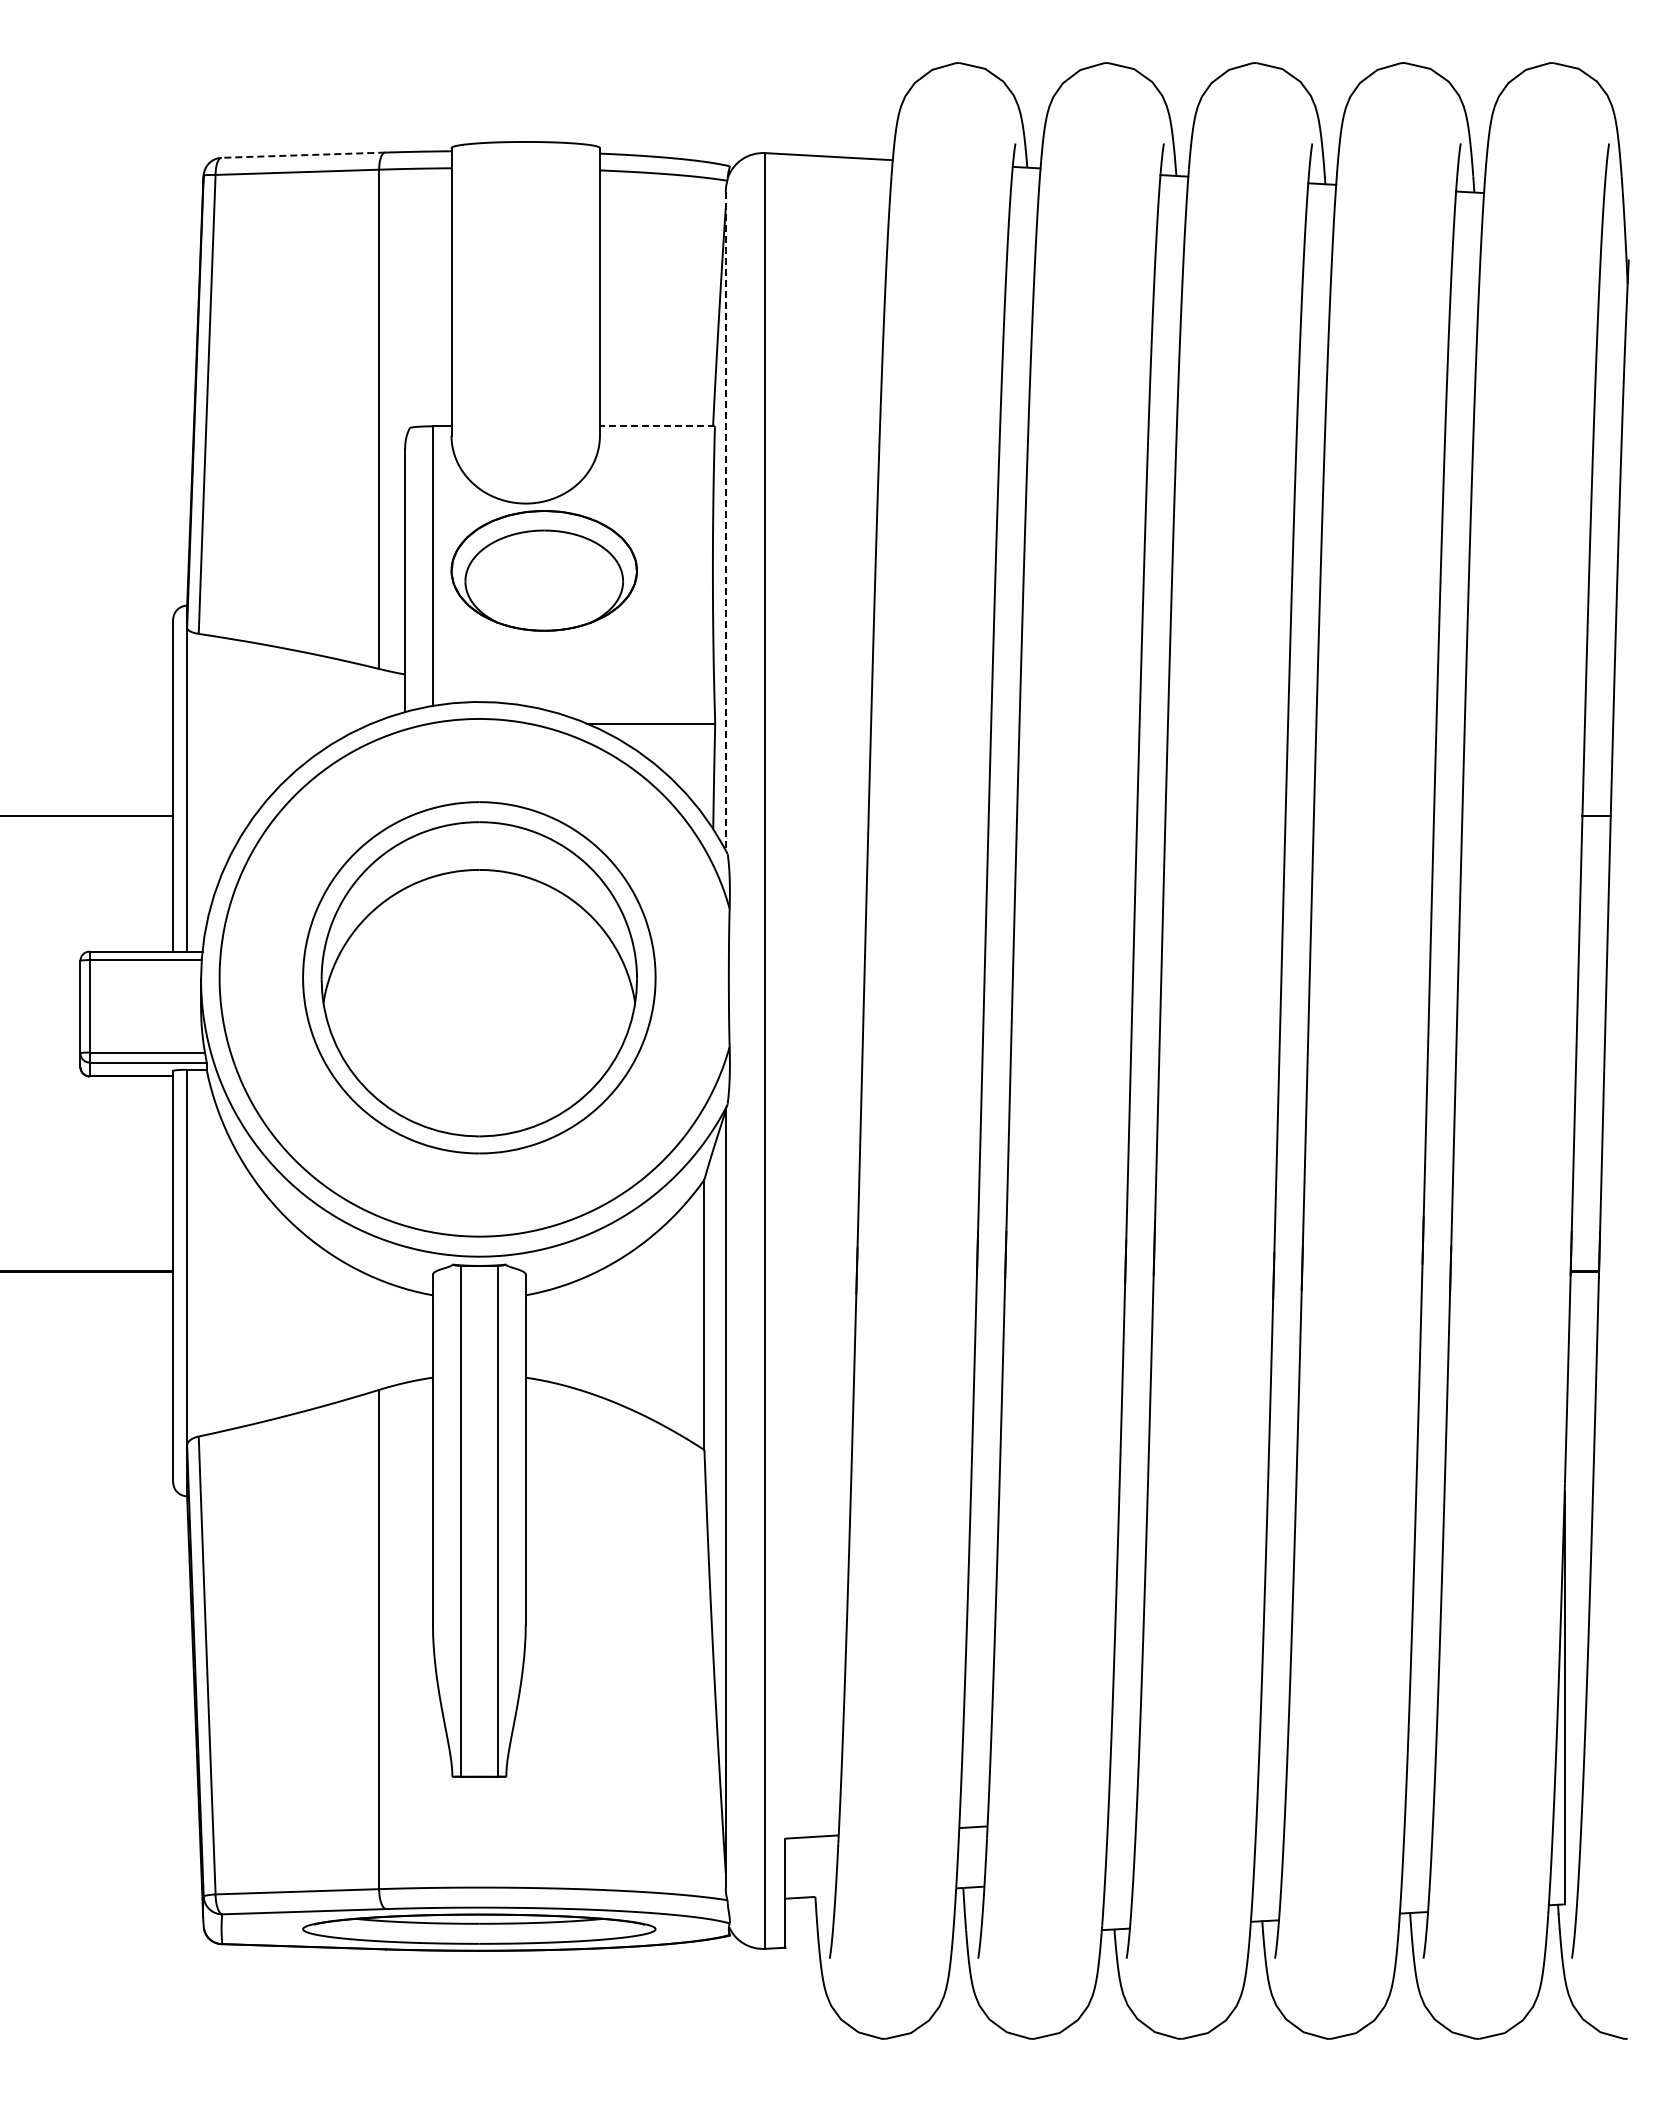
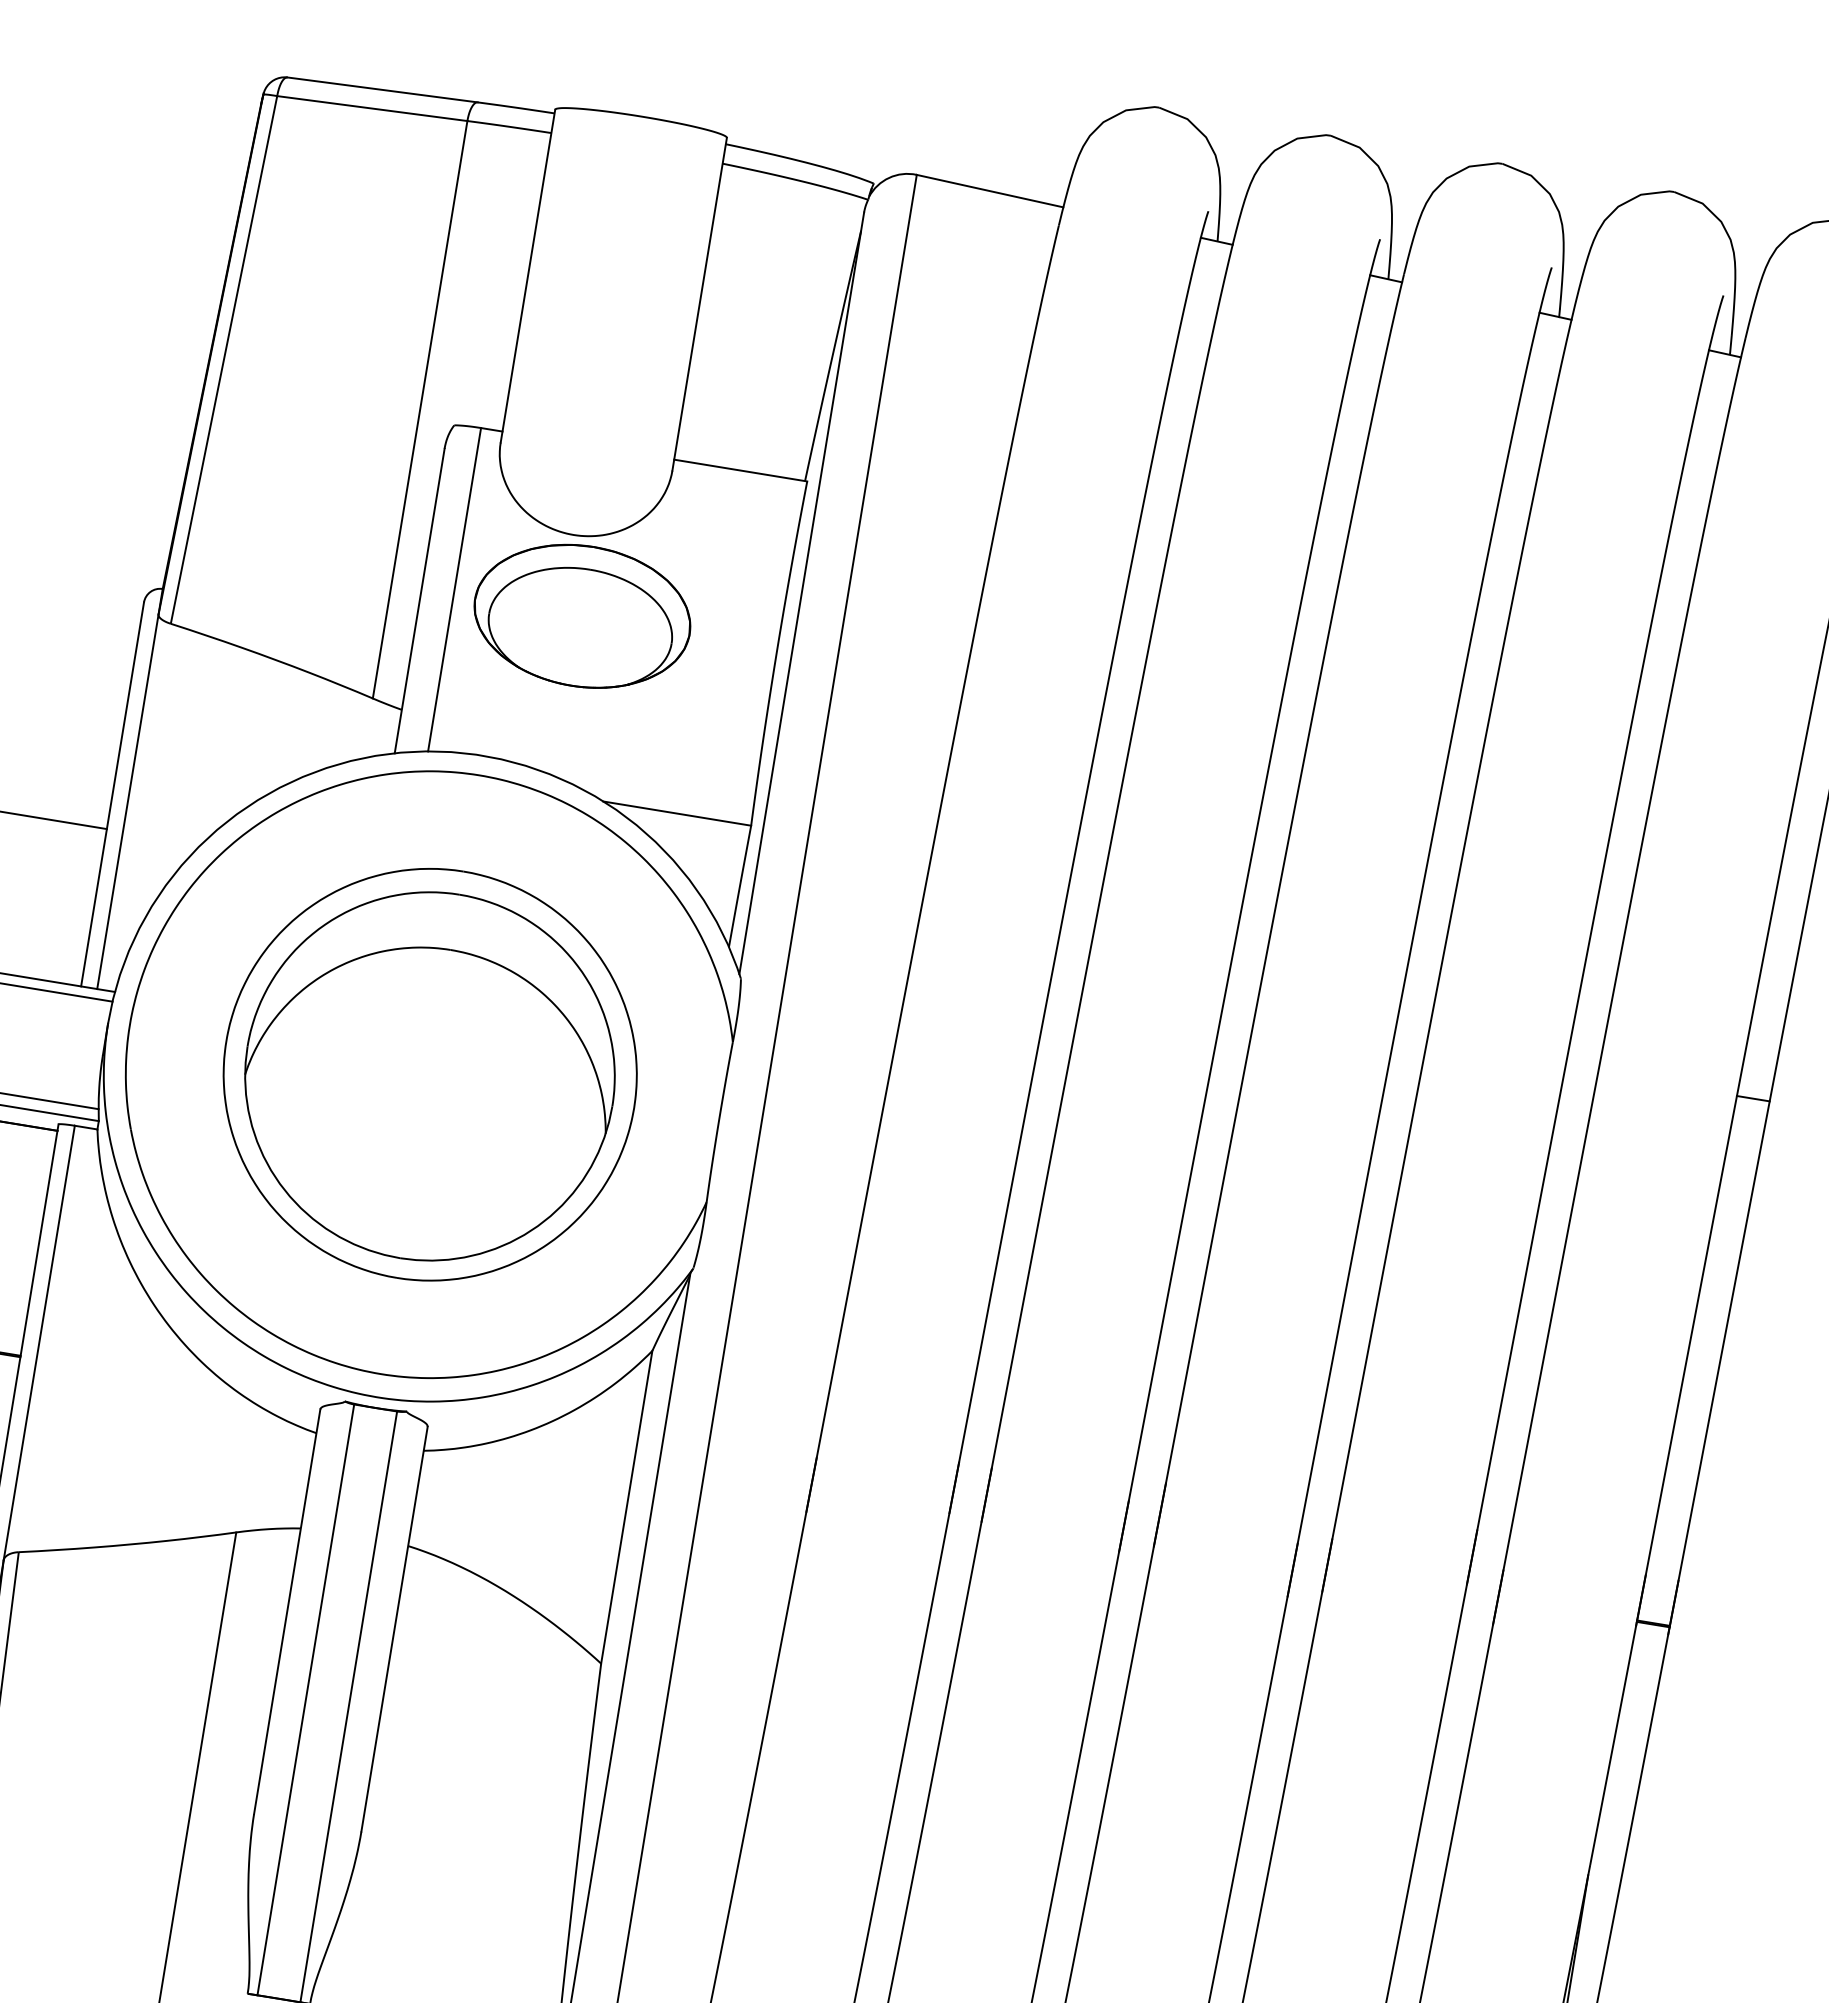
line: (303, 155) -> (382, 90), dashed -> solid
line: (657, 426) -> (740, 470), dashed -> solid
line: (725, 521) -> (801, 593), dashed -> solid

